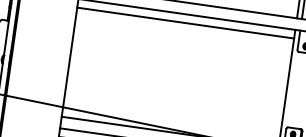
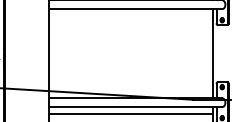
line: (185, 22) -> (130, 15), removed

